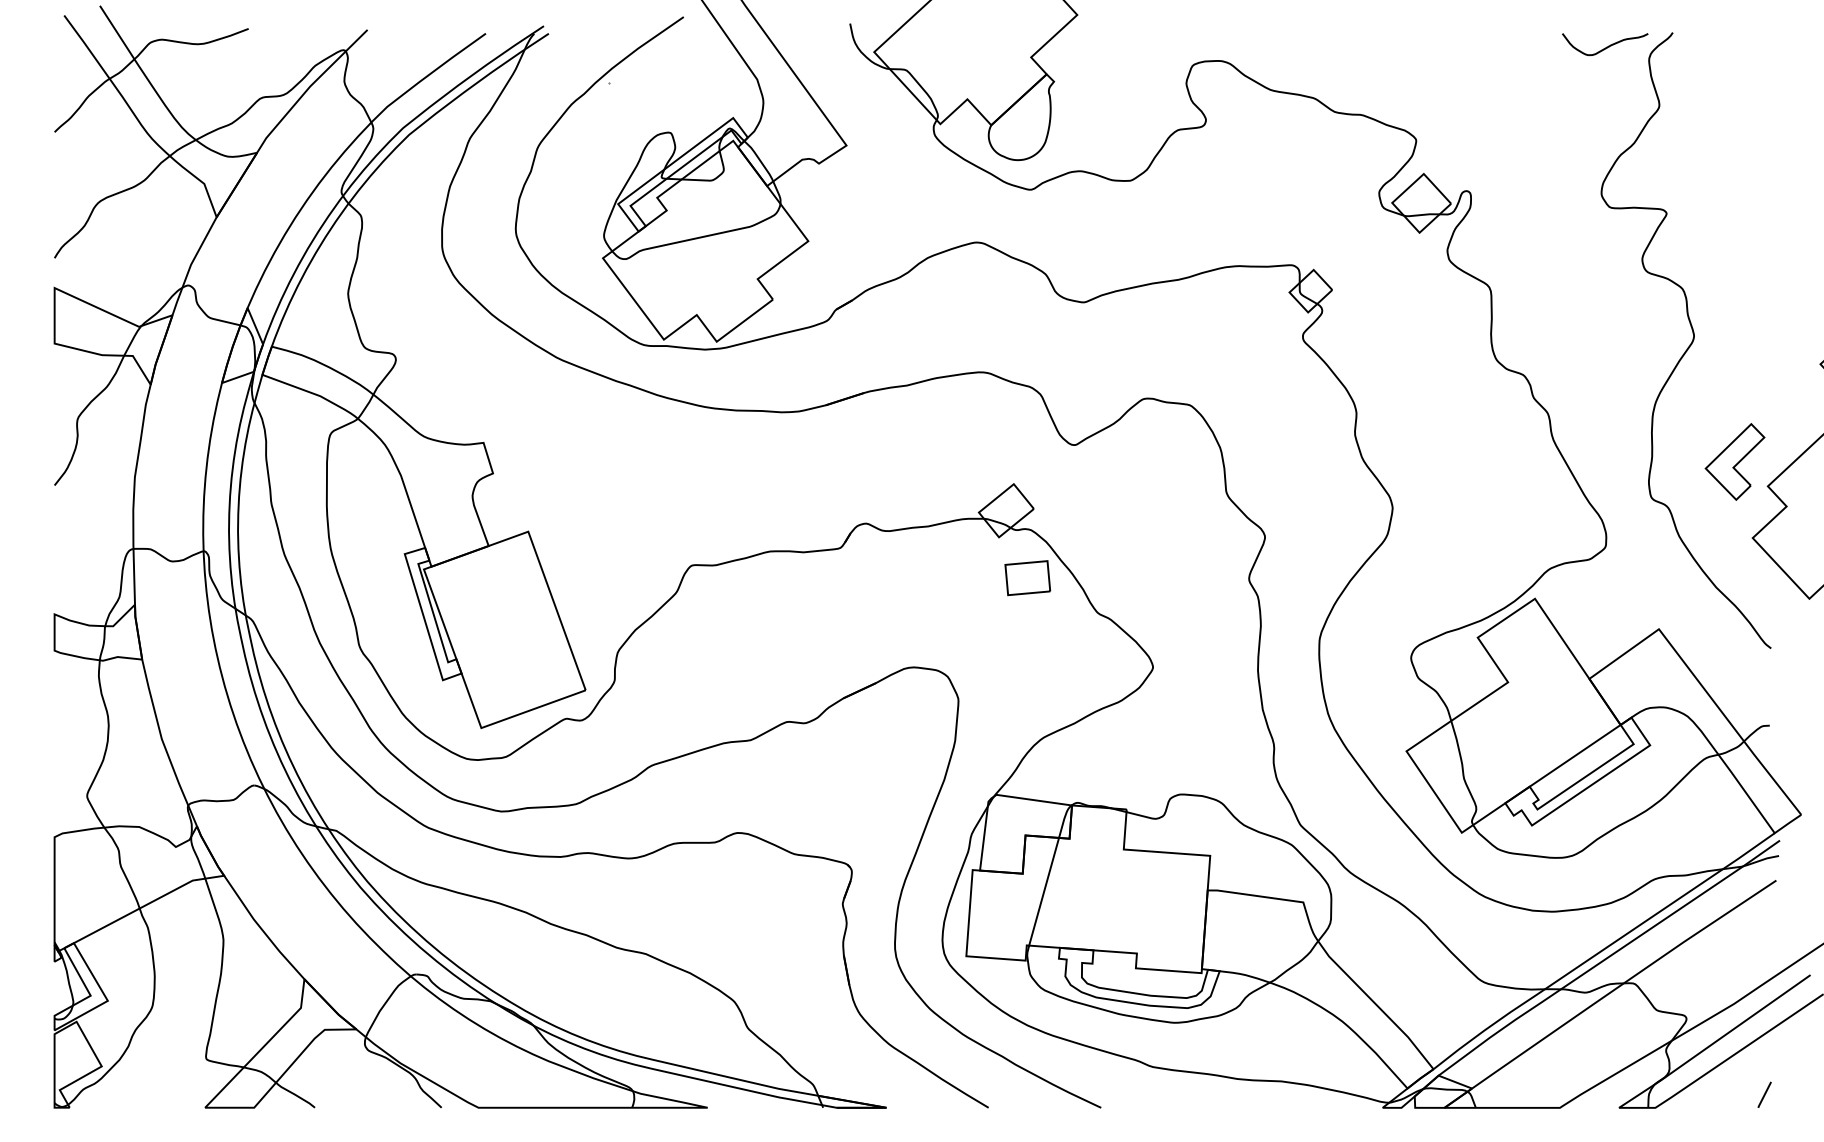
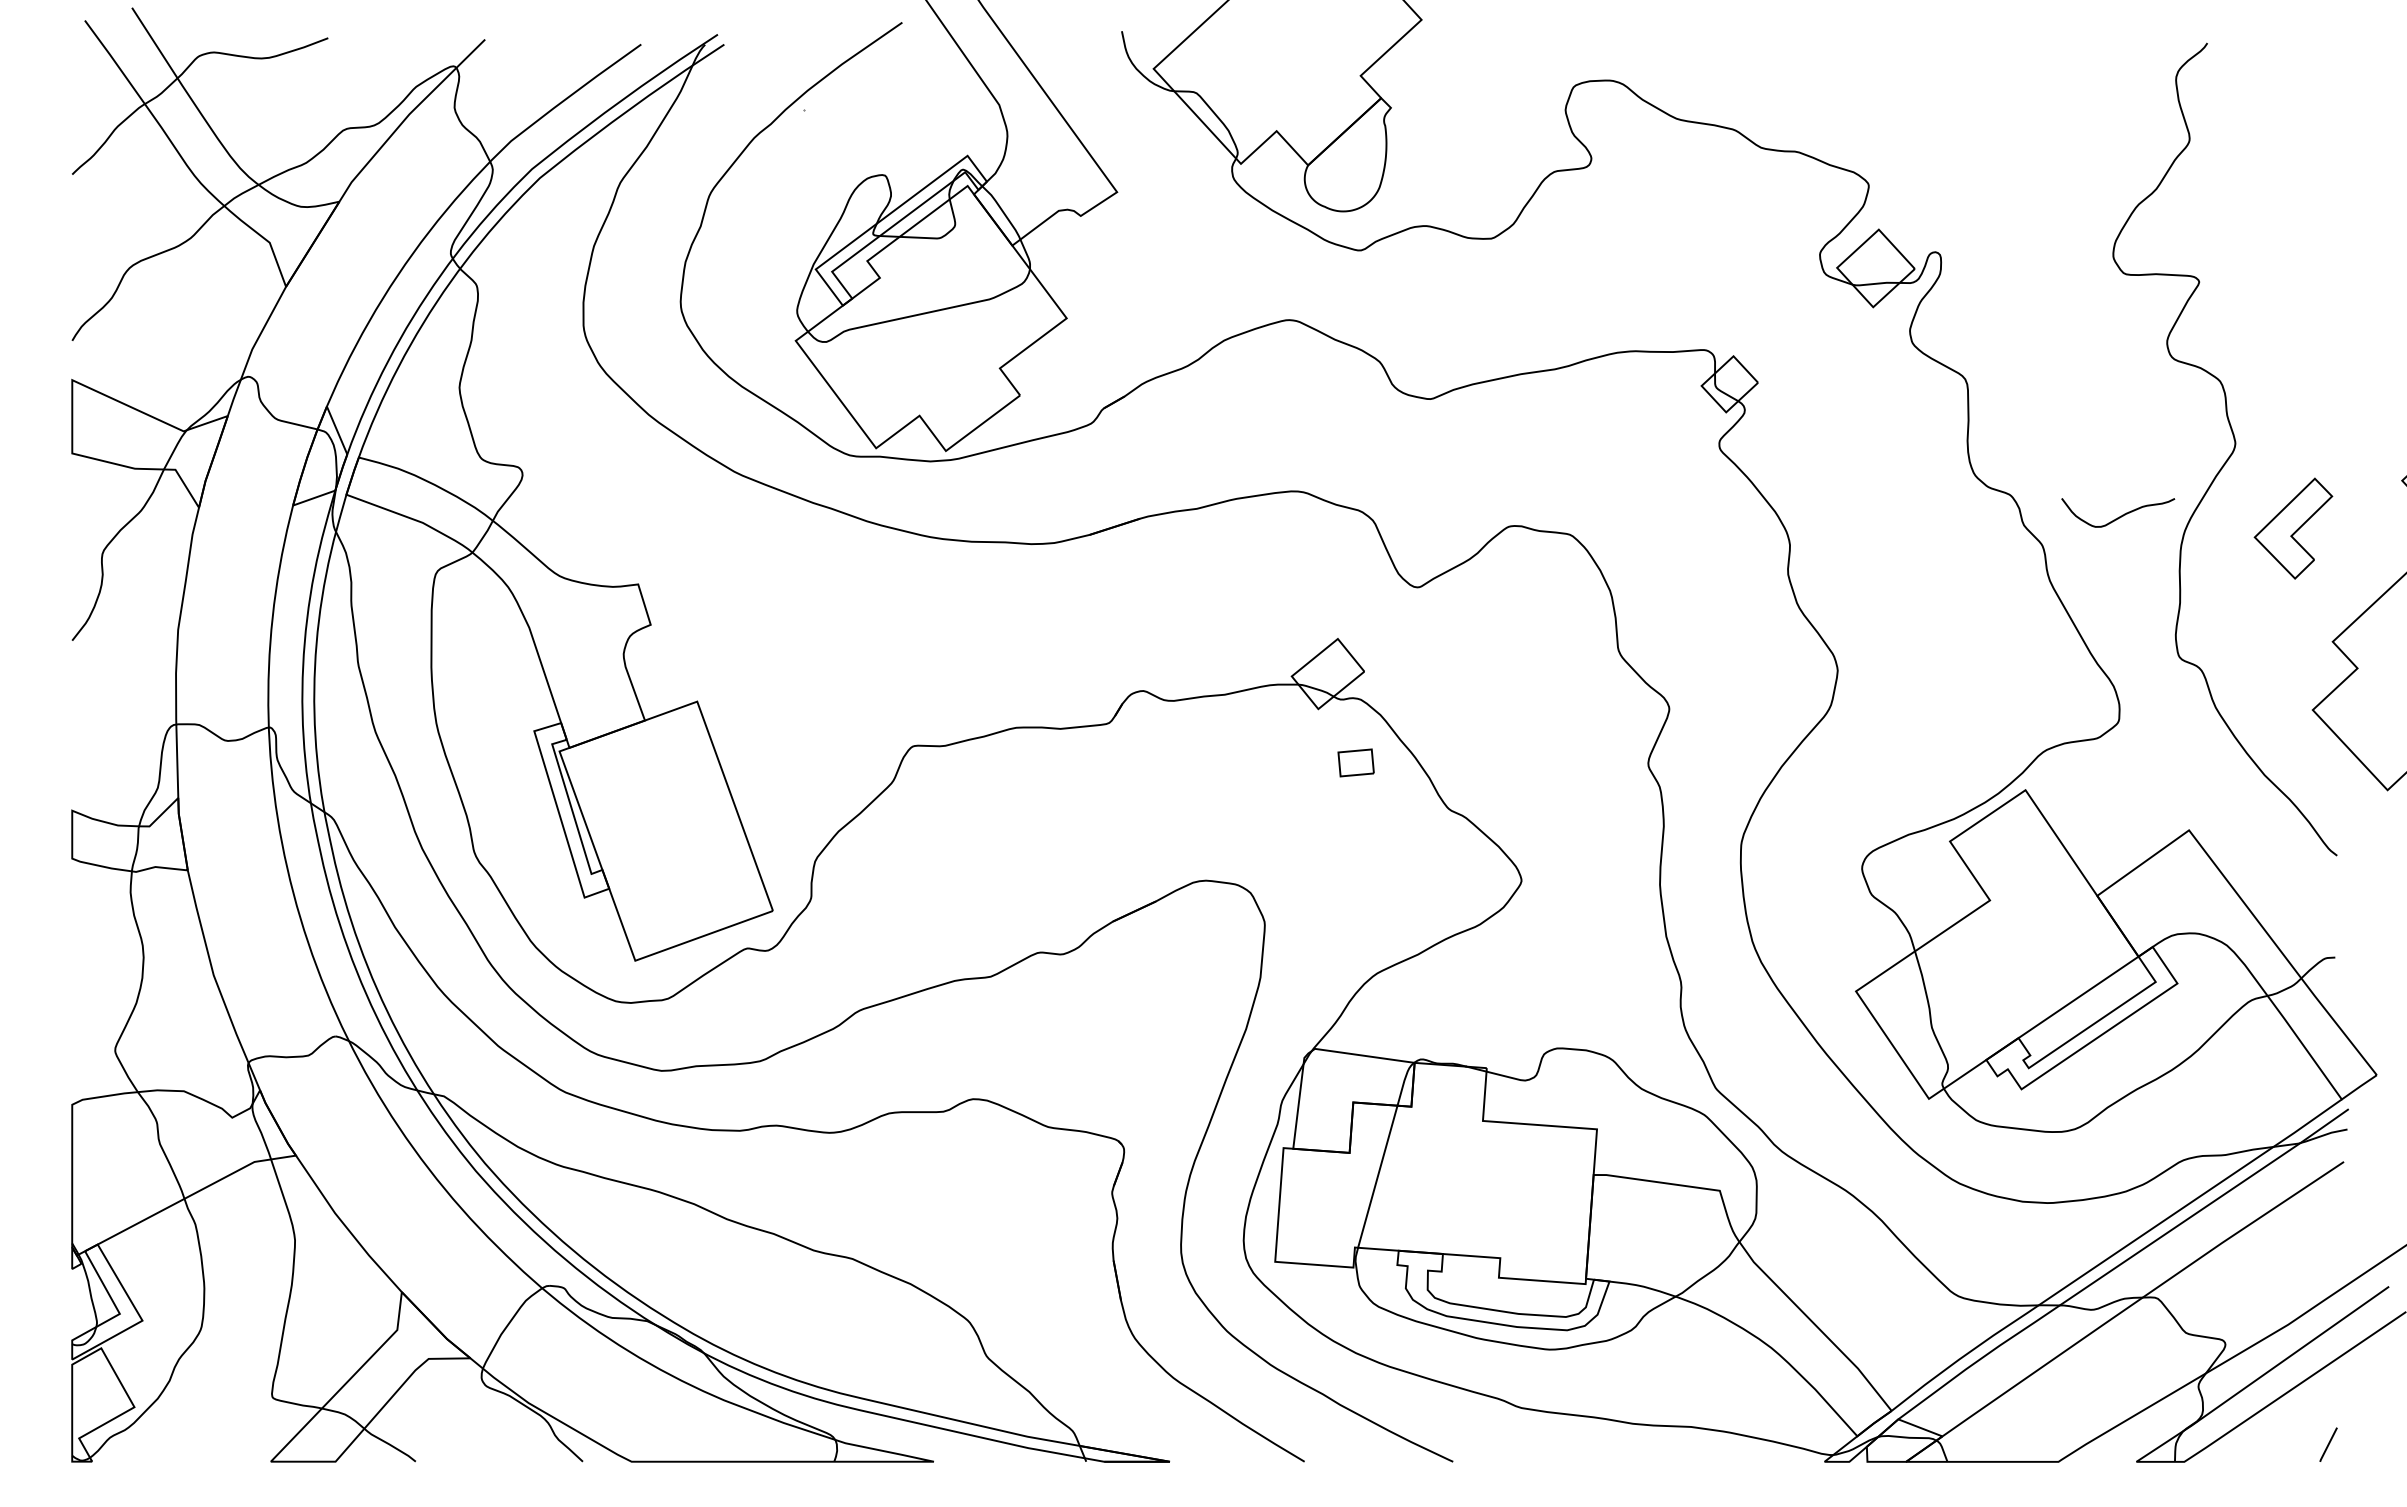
curve: (1606, 47) -> (2119, 516), moved
part: (1735, 461) -> (2293, 528), moved
part: (1027, 577) -> (1355, 762), size x0.6

